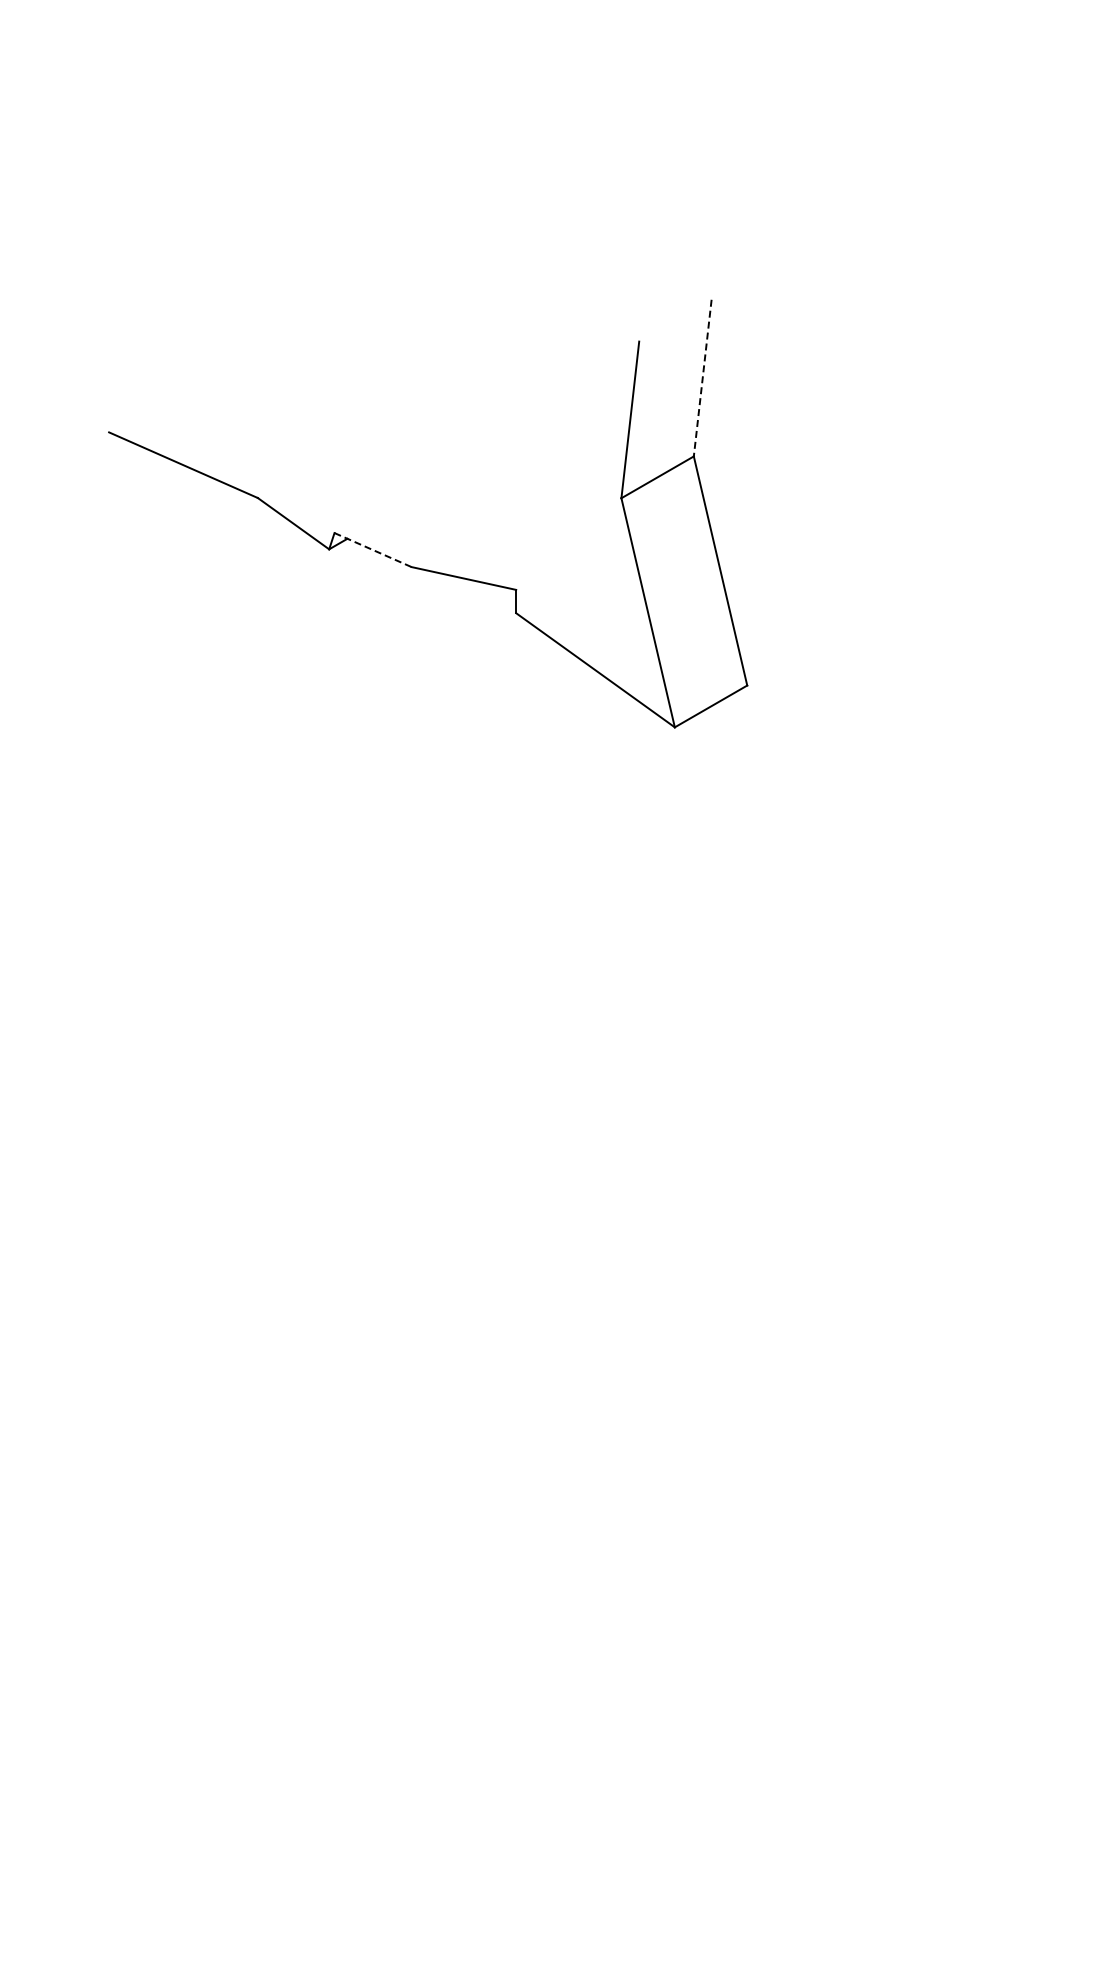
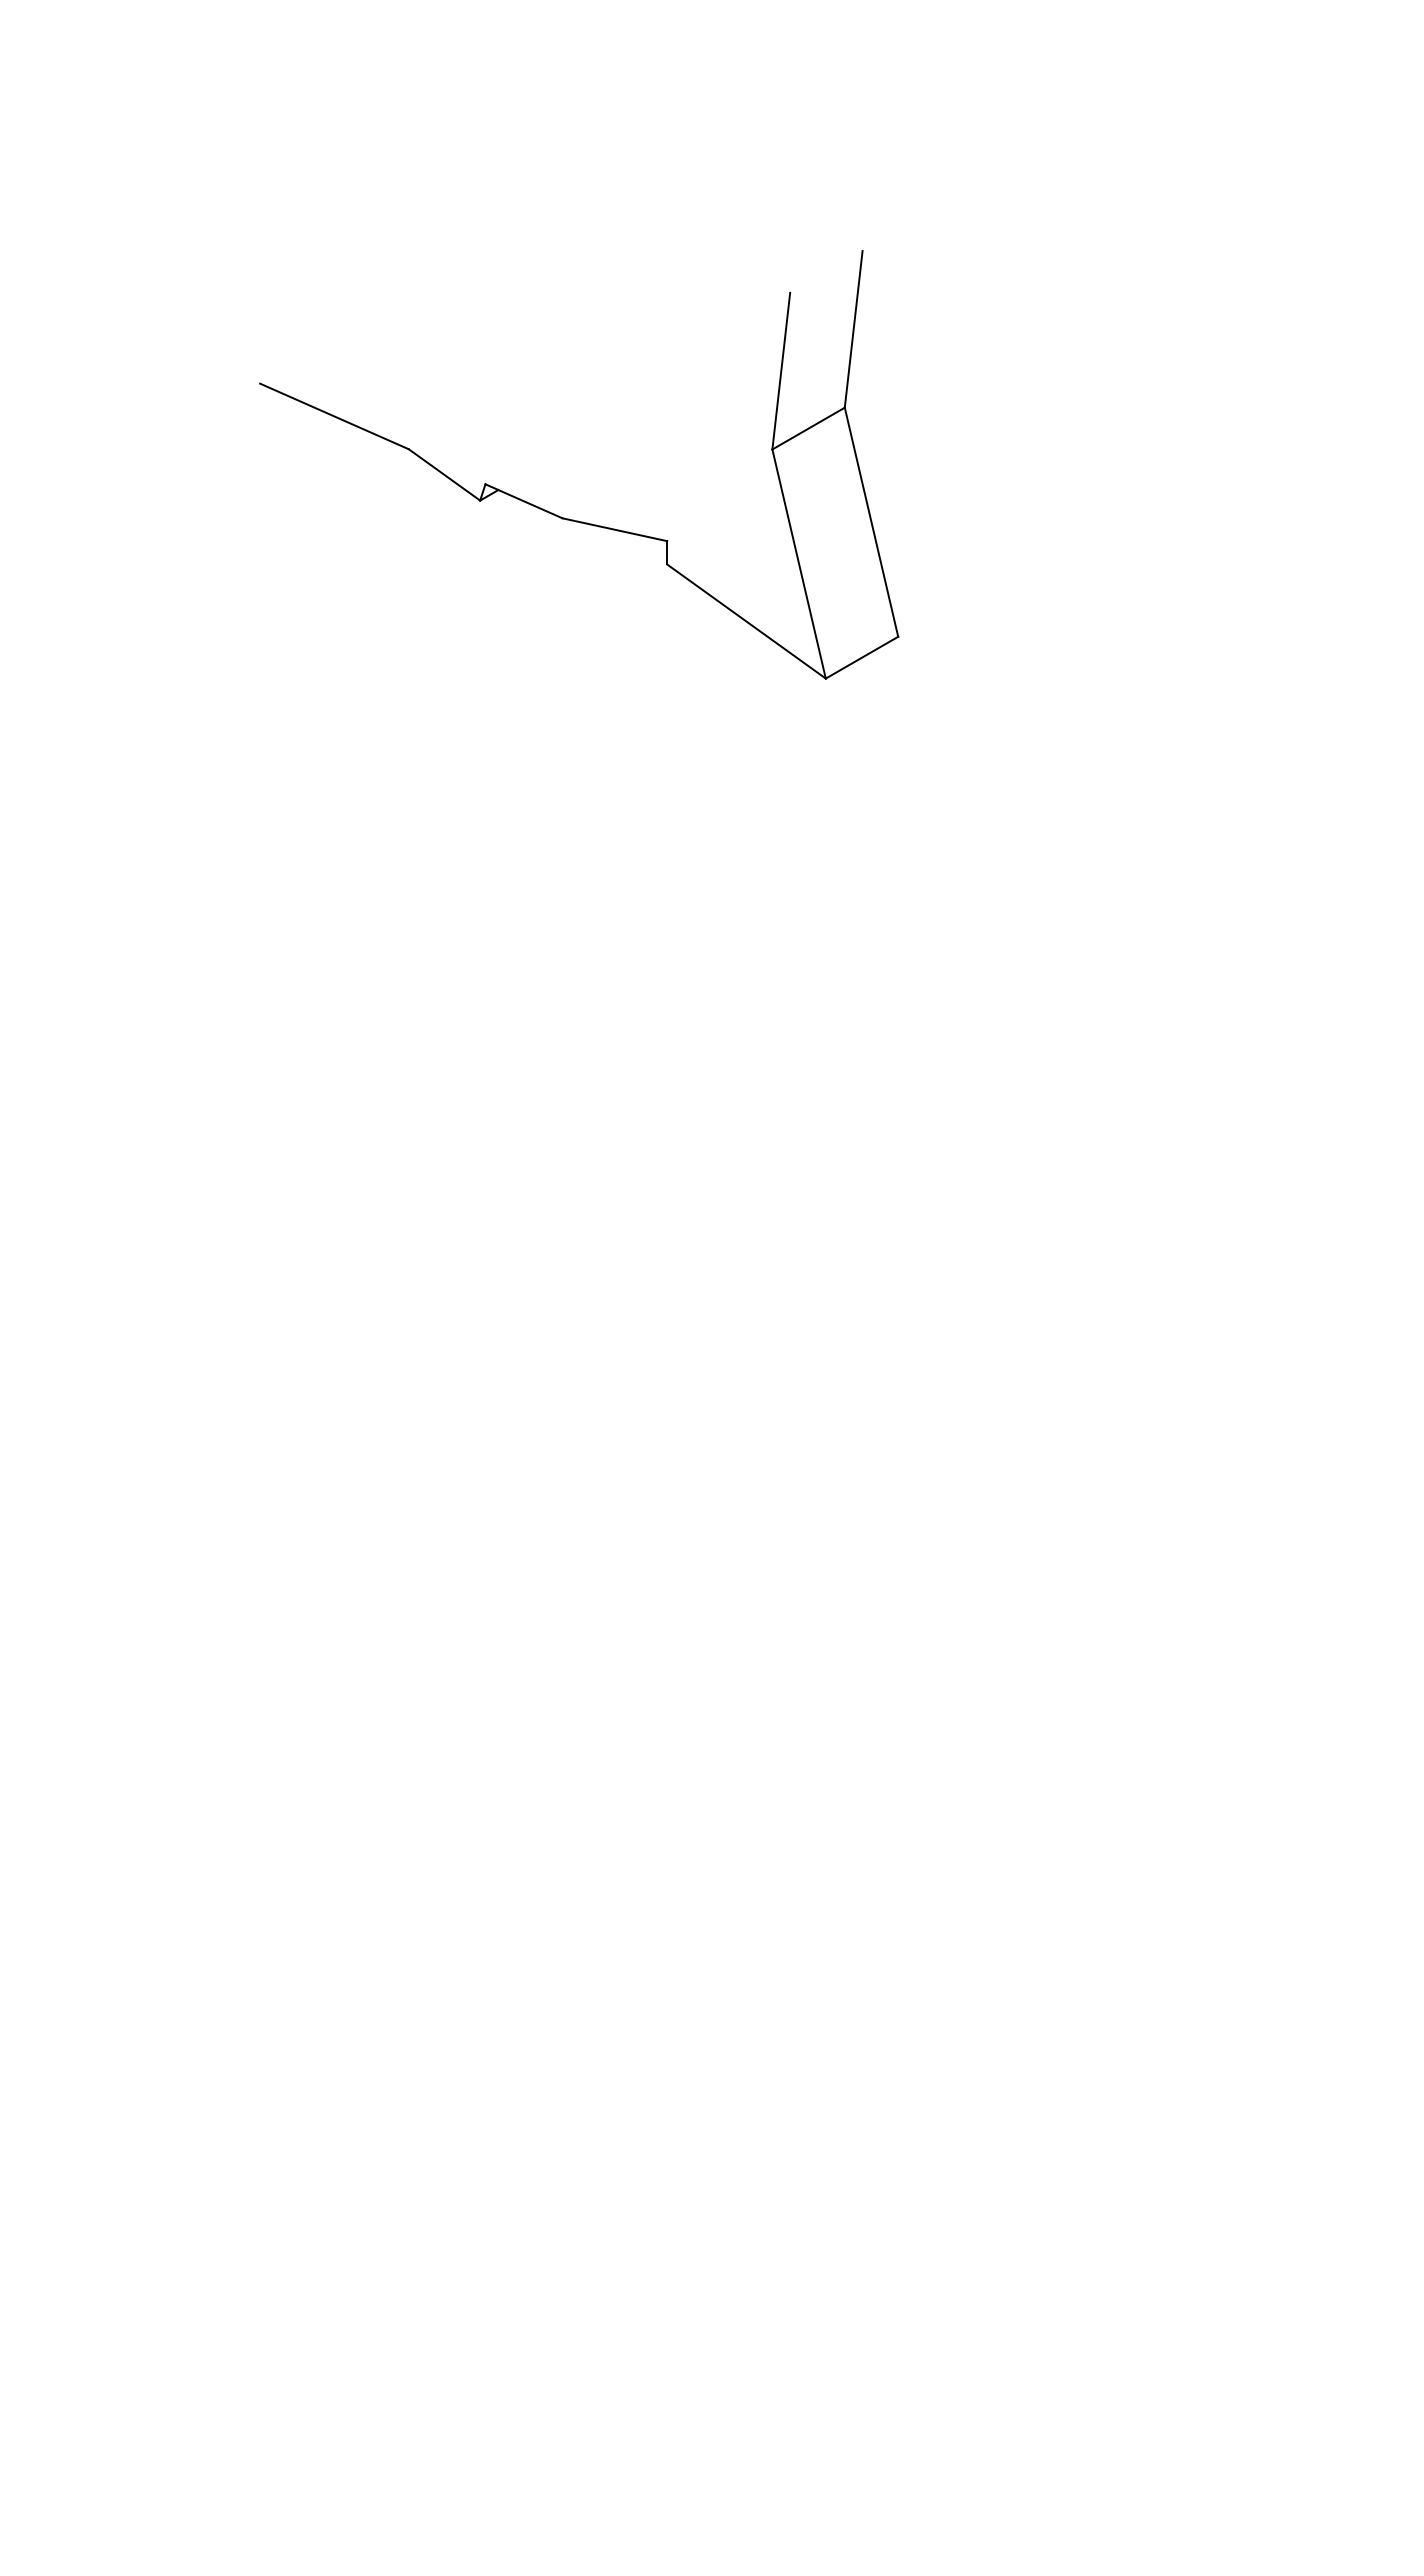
line: (702, 378) -> (853, 329), dashed -> solid
line: (373, 550) -> (524, 501), dashed -> solid

